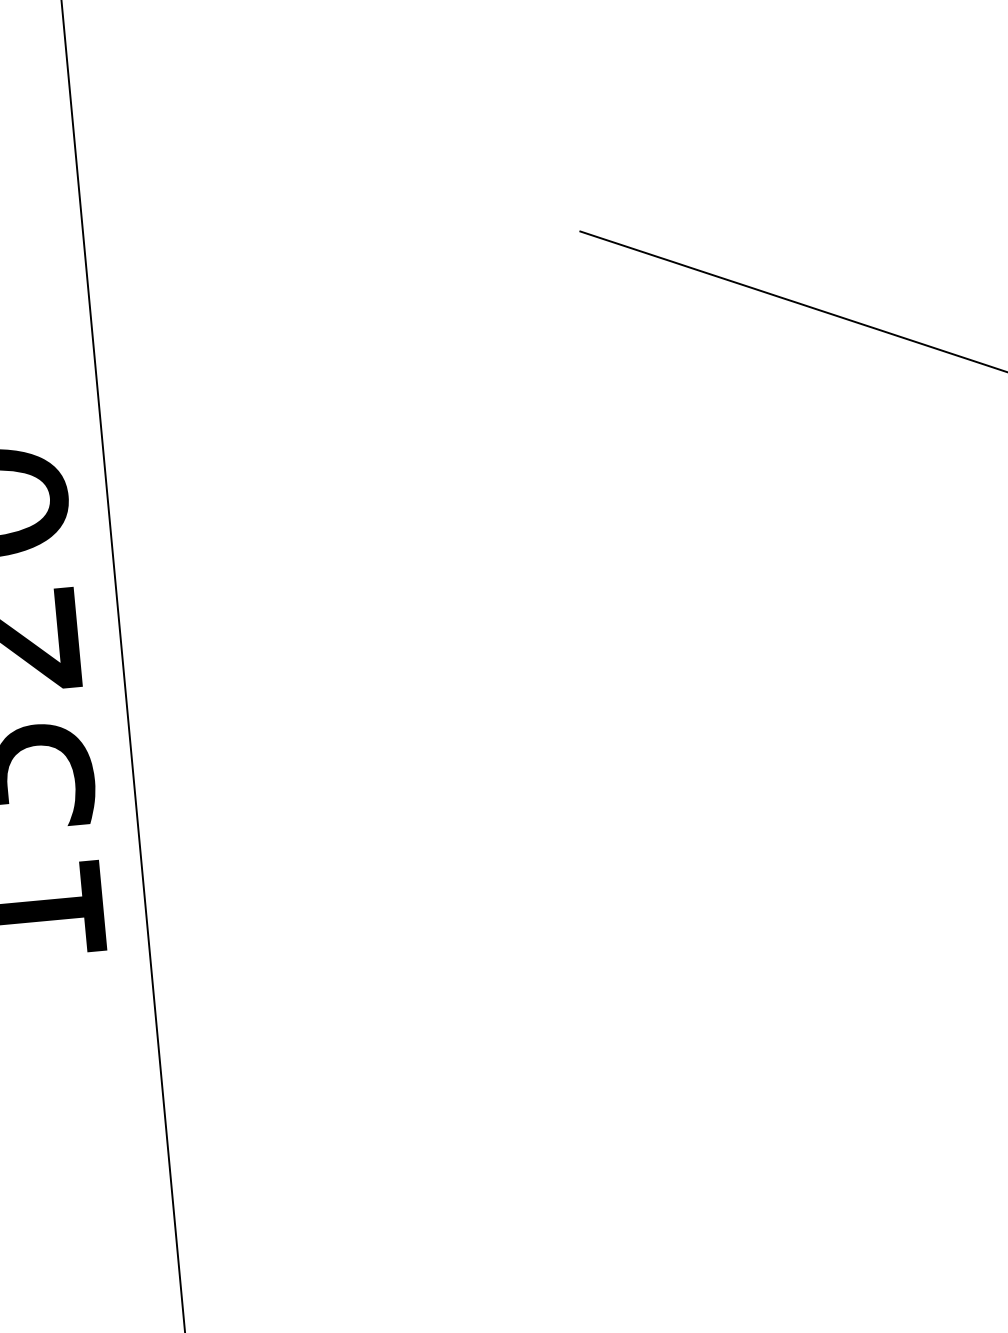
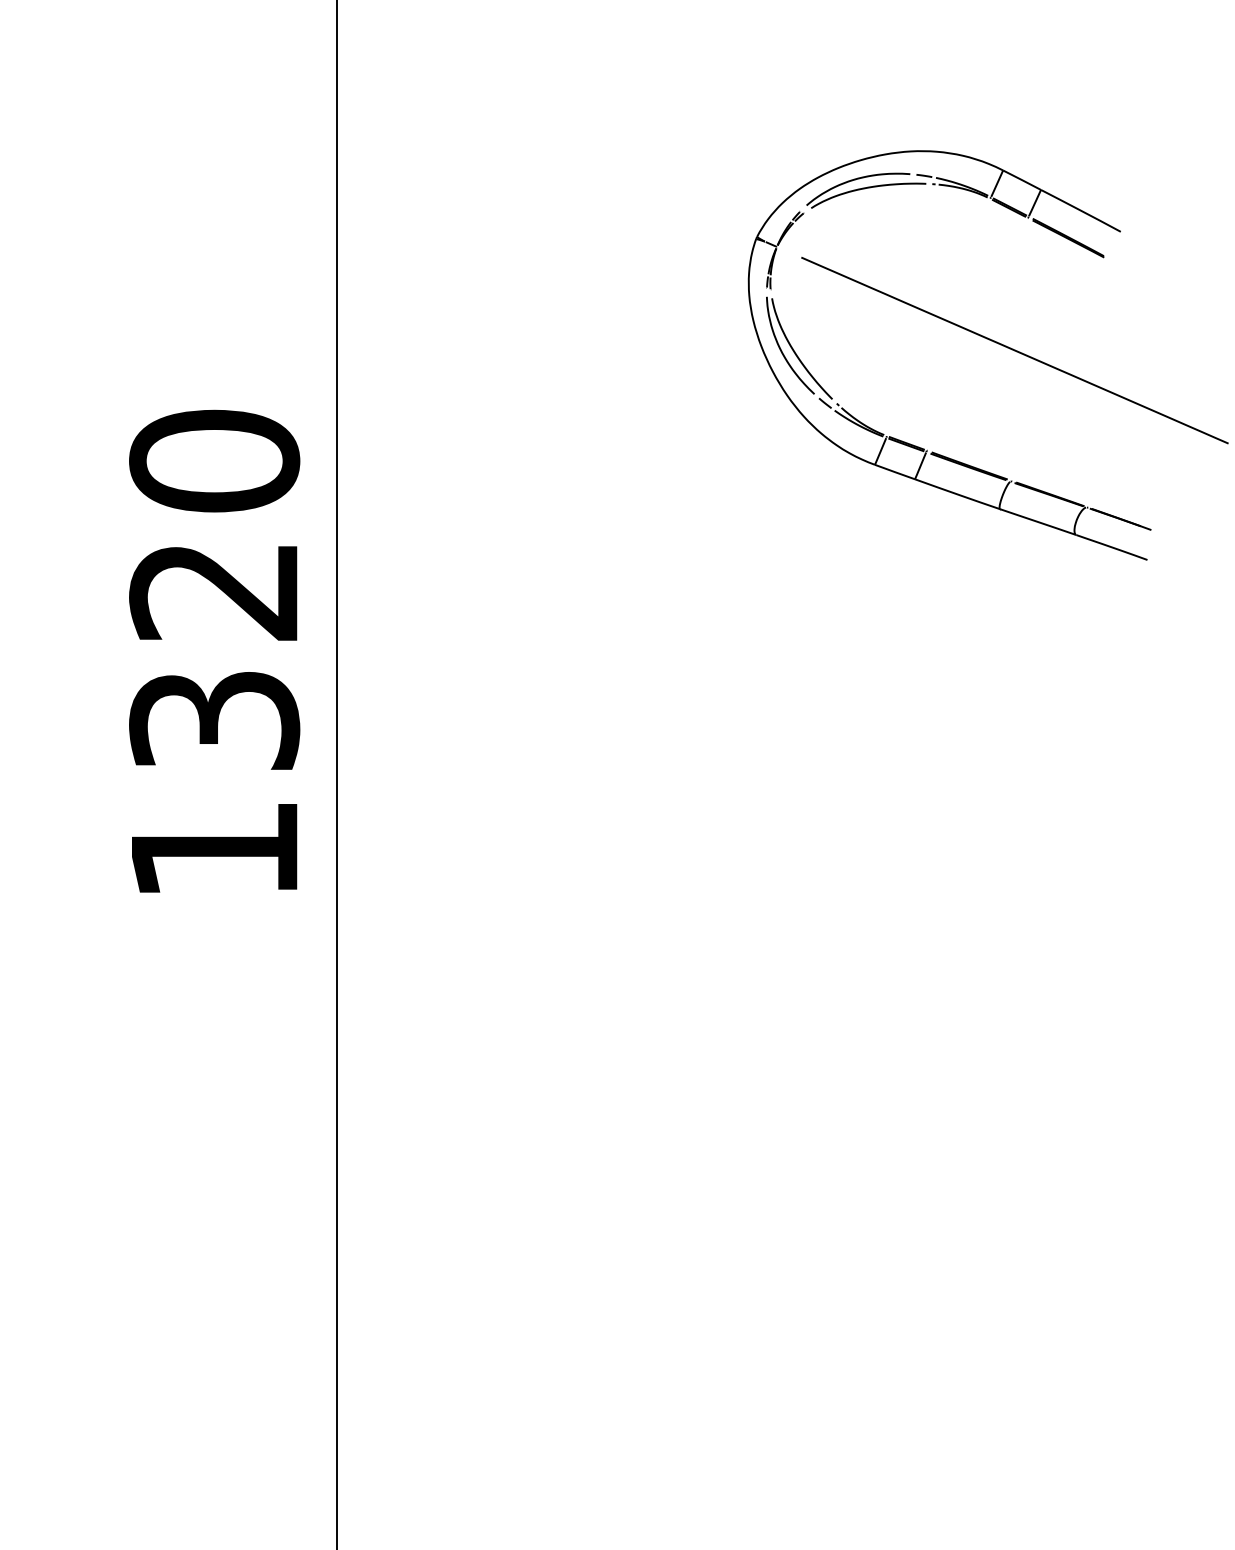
part: (719, 419) -> (916, 445), added

